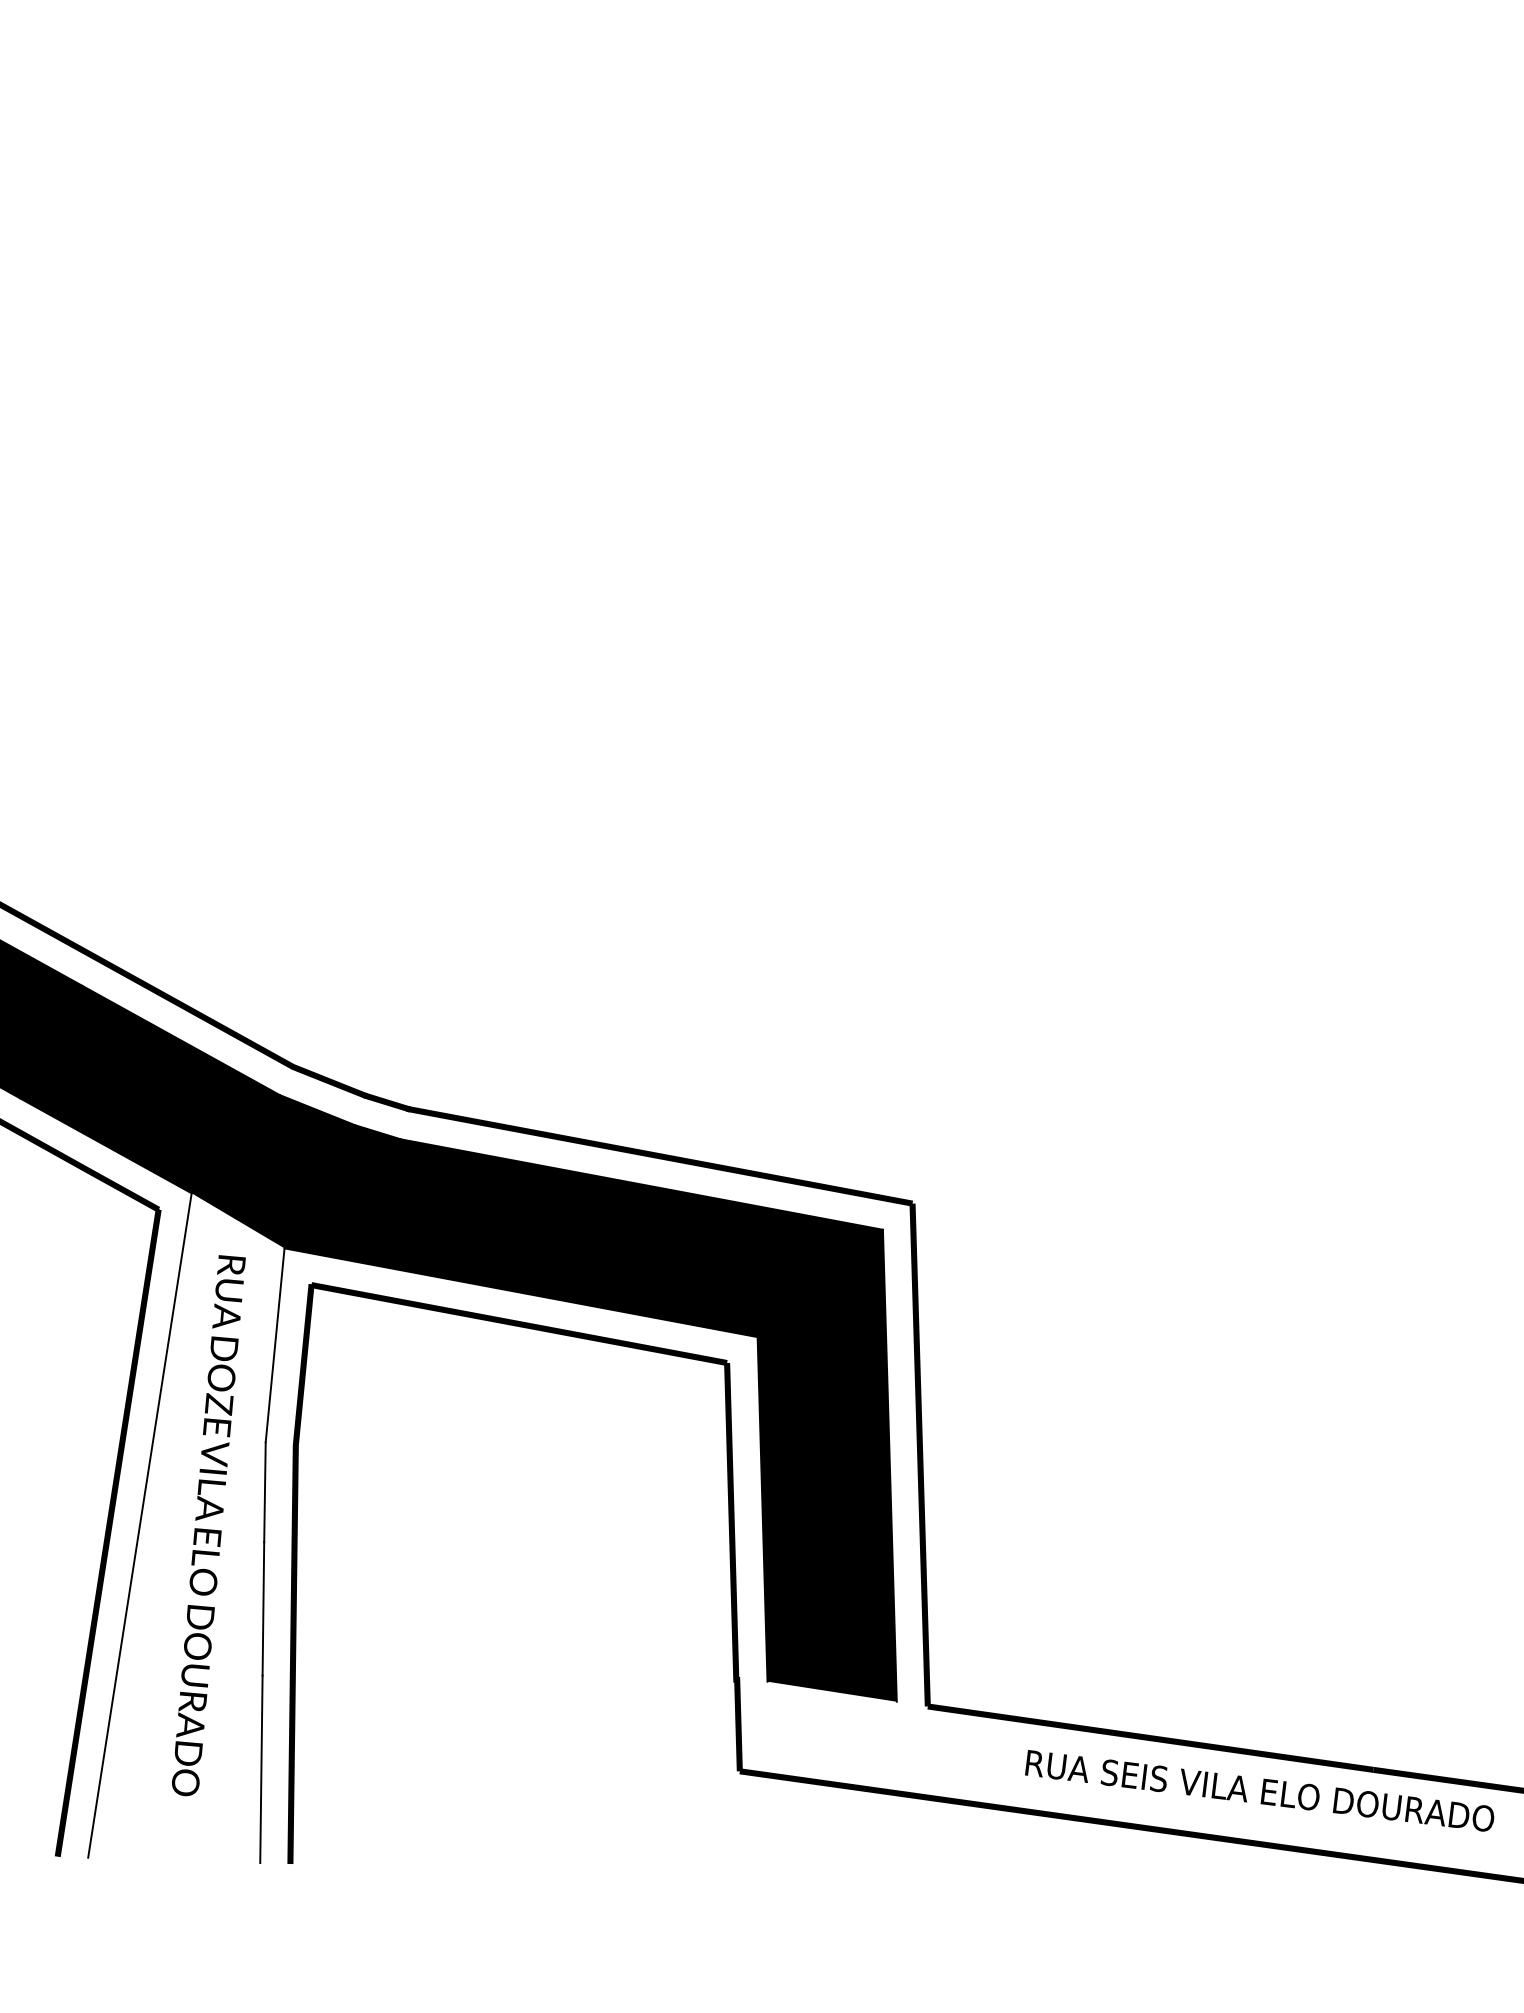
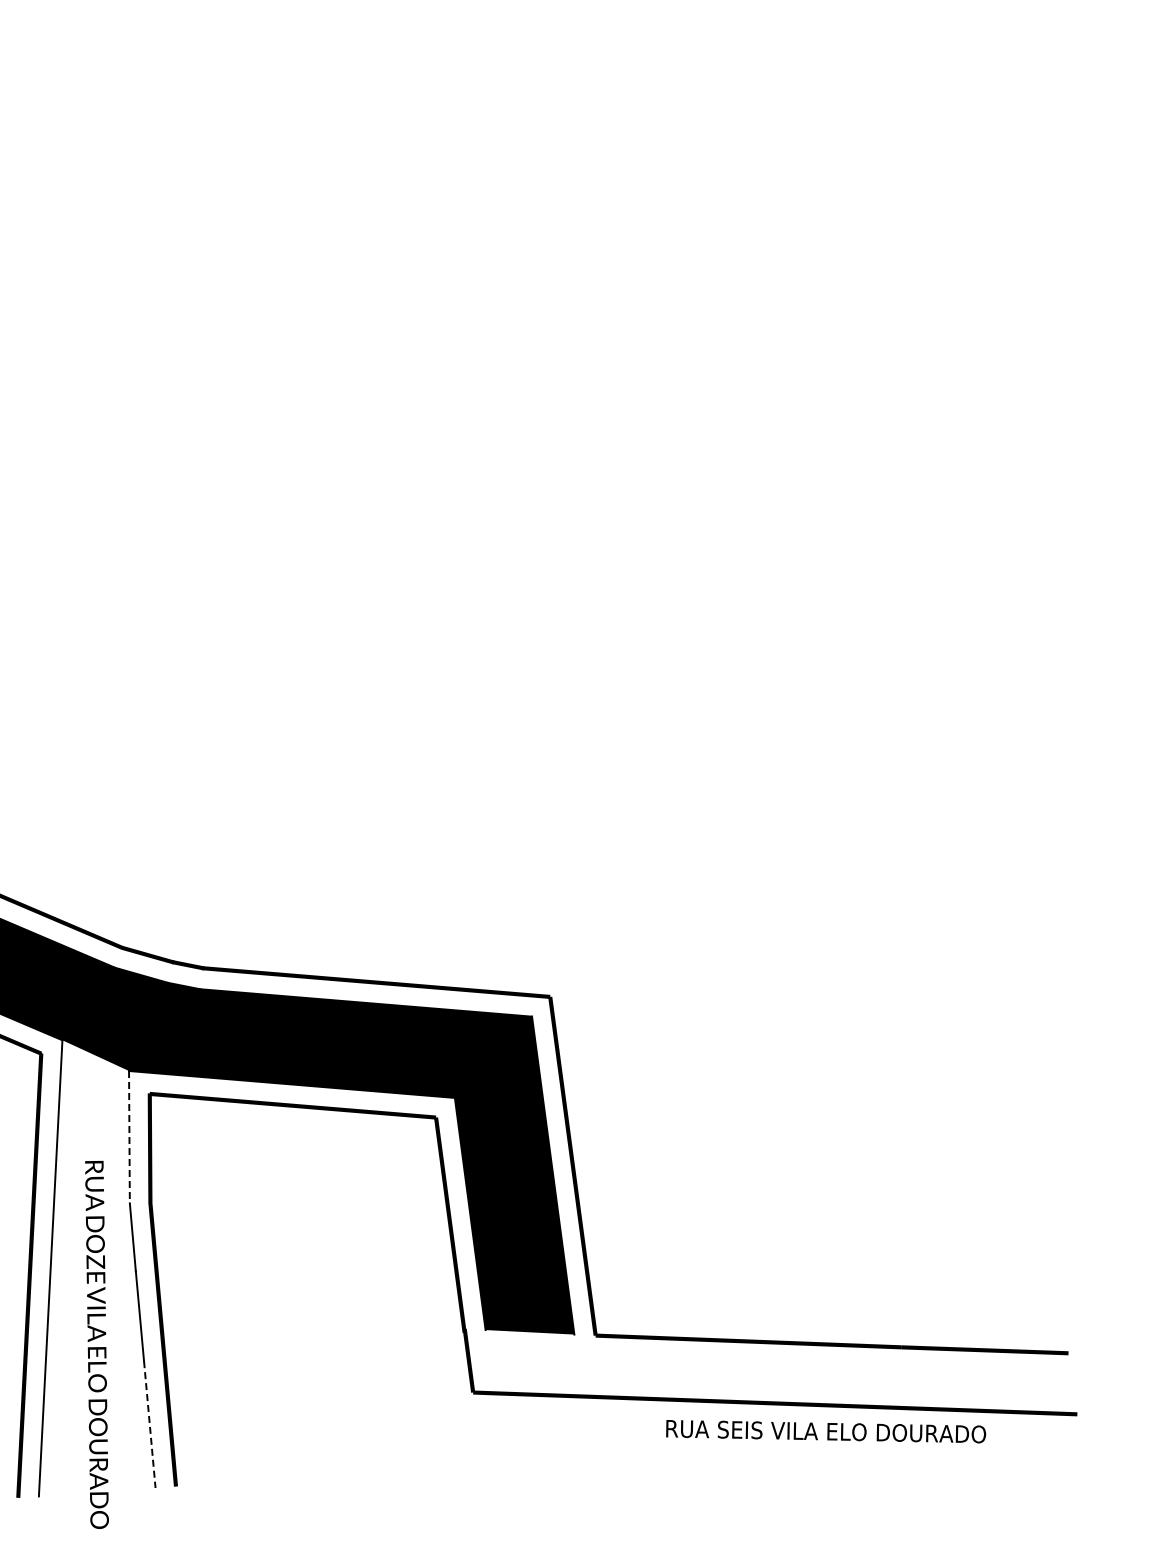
line: (275, 1345) -> (129, 1137), solid -> dashed
text: (207, 1525) -> (96, 1344), moved
line: (261, 1769) -> (149, 1424), solid -> dashed
text: (1260, 1791) -> (826, 1431), moved

